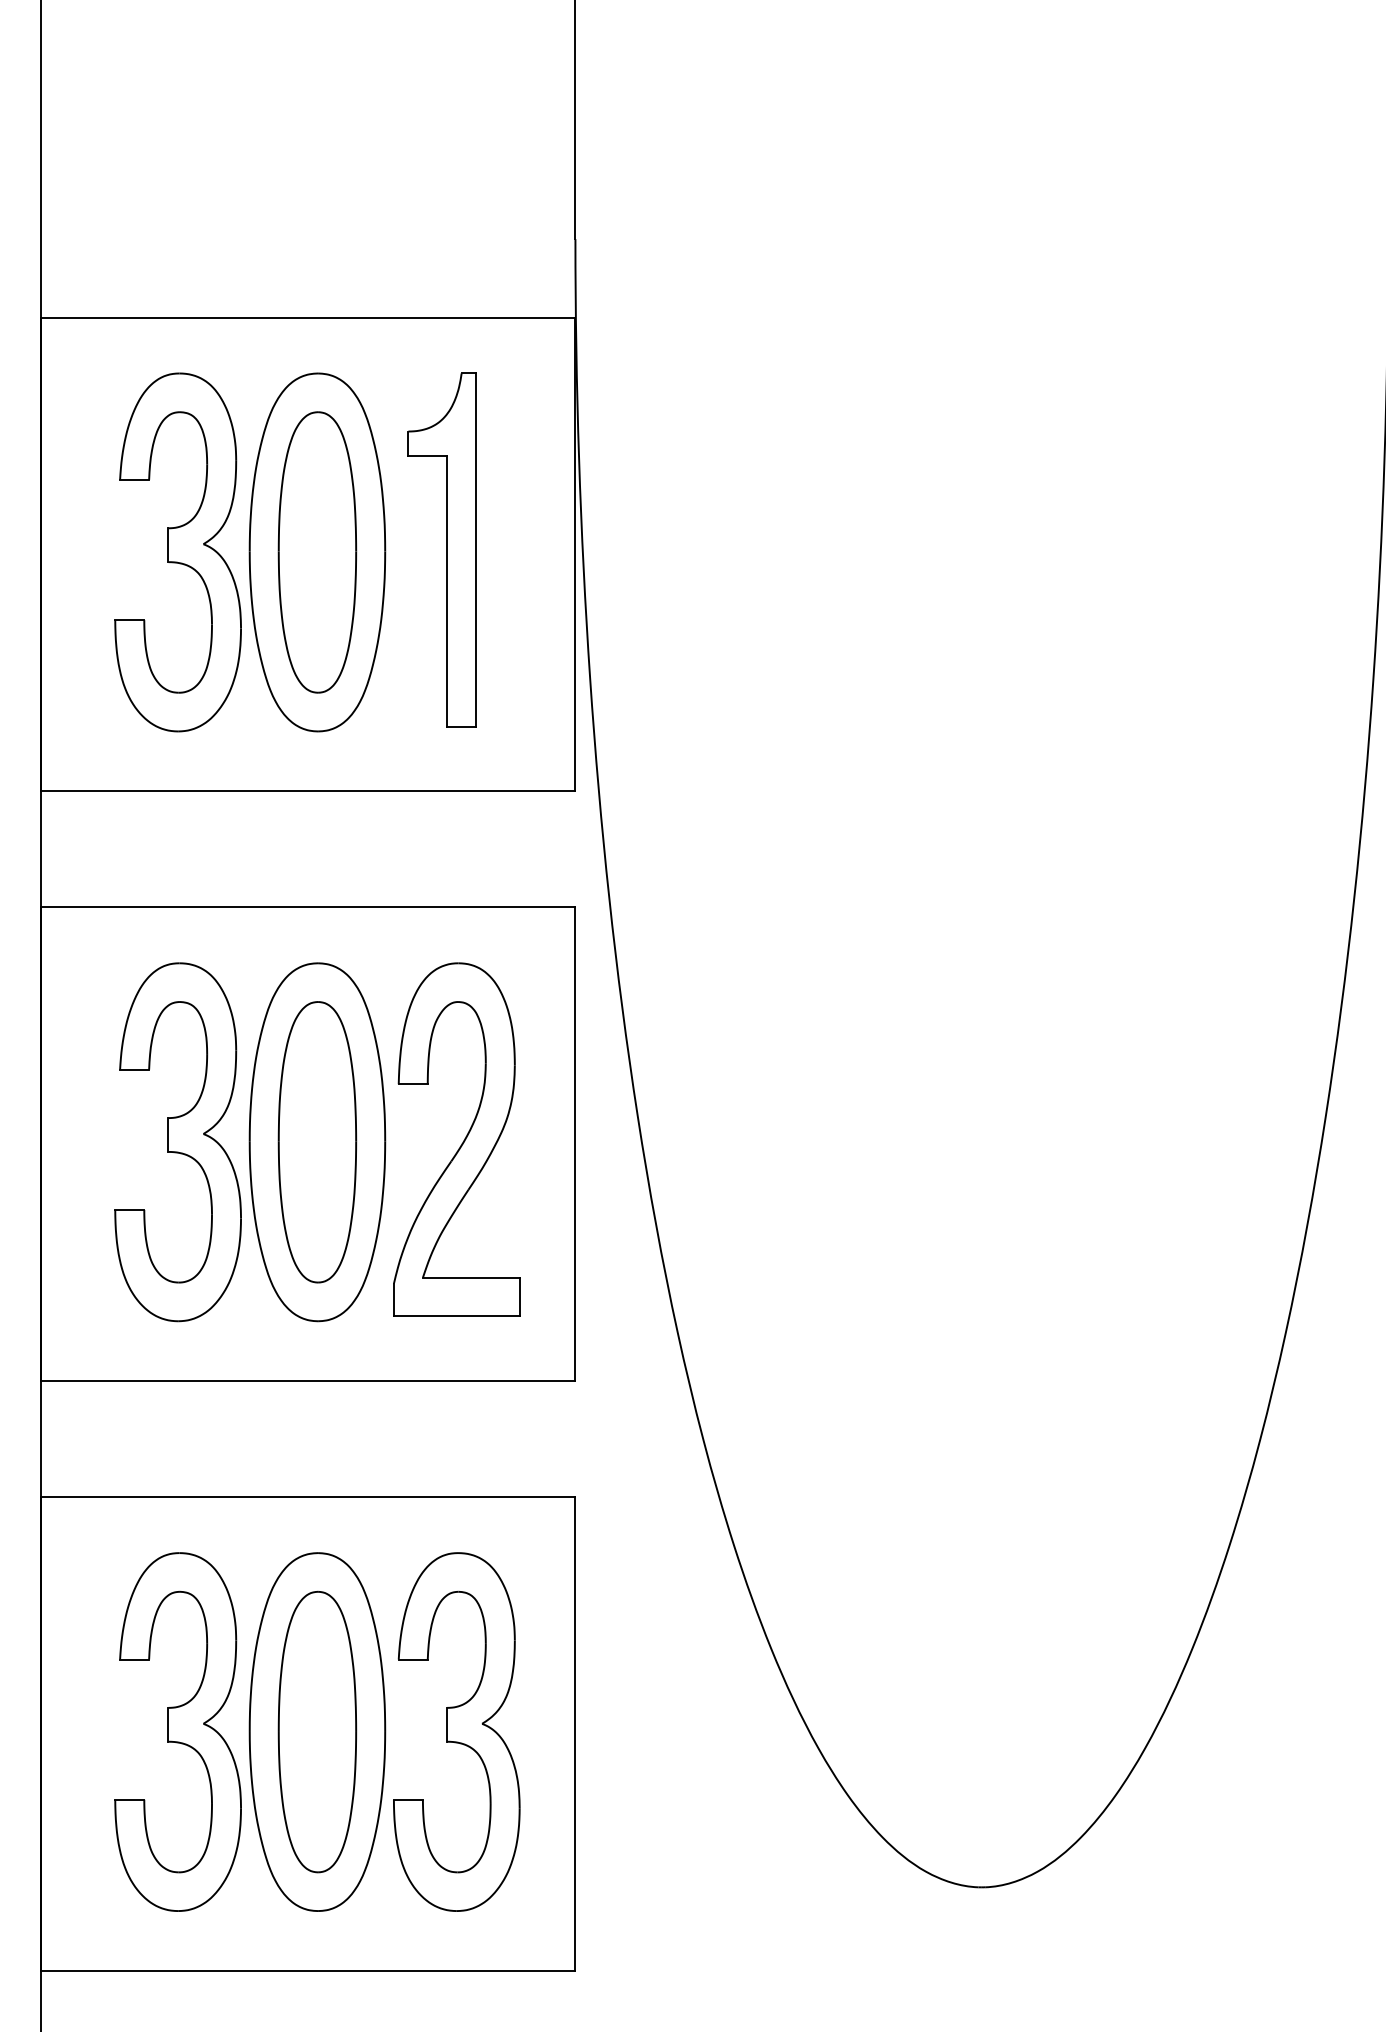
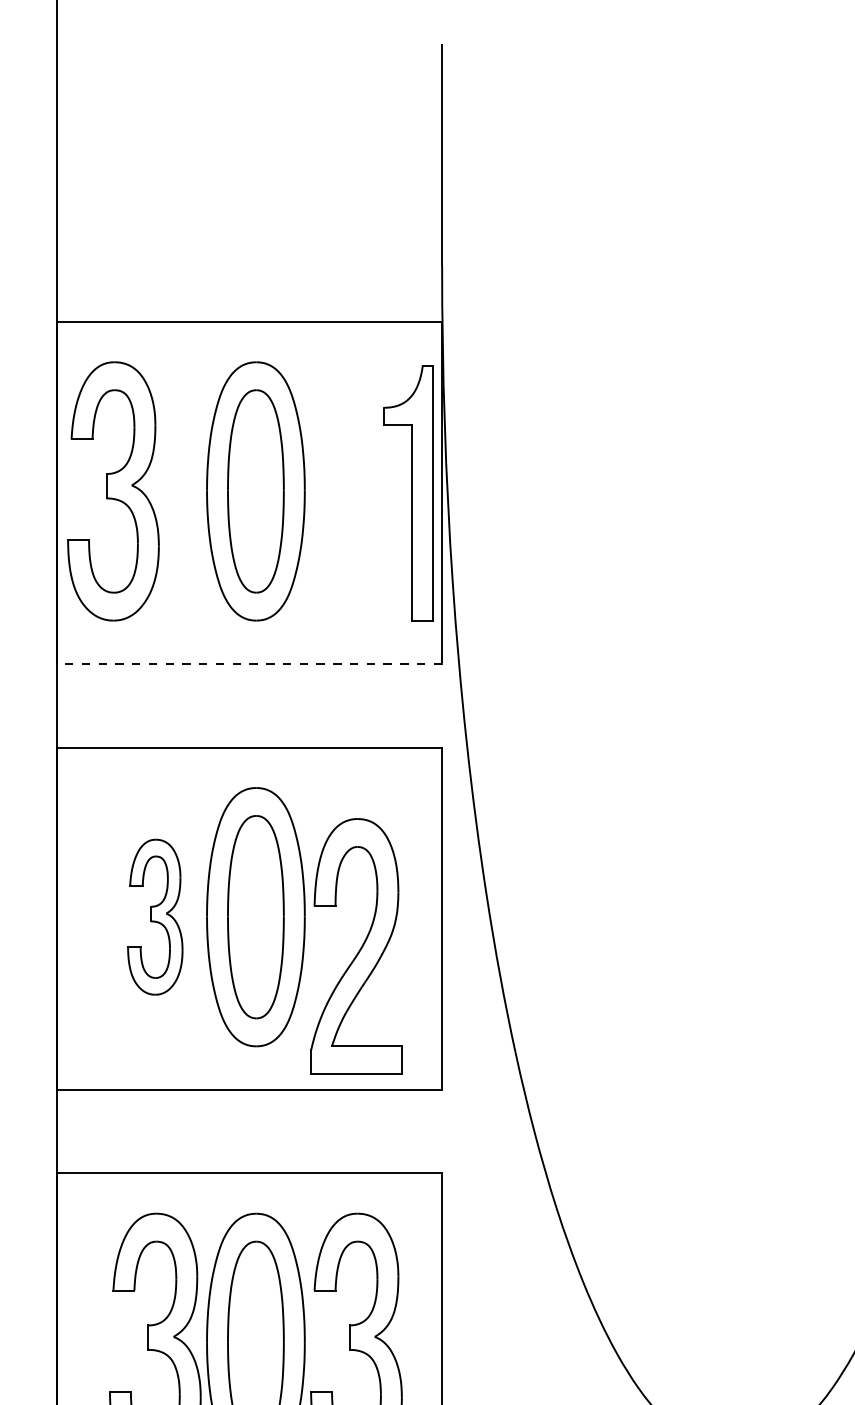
part: (441, 549) -> (408, 492), moved
part: (177, 552) -> (113, 491), moved
line: (307, 791) -> (248, 663), solid -> dashed
part: (177, 1142) -> (154, 917), size x0.6
part: (461, 1143) -> (359, 949), moved

